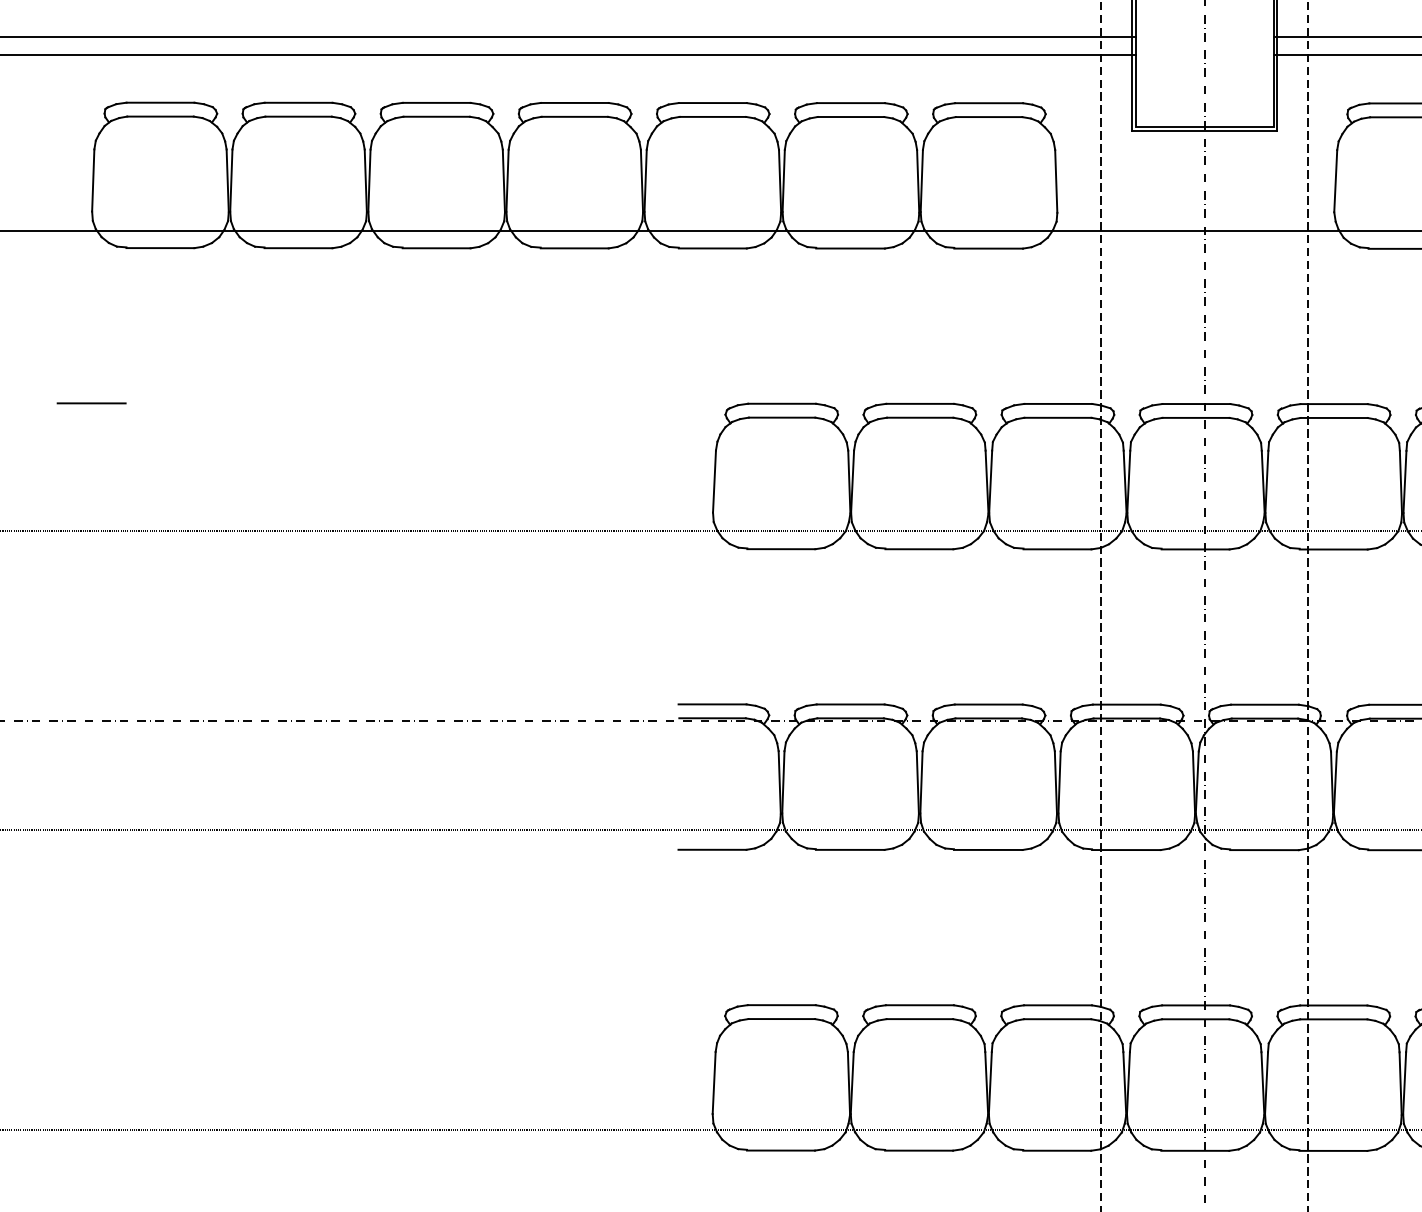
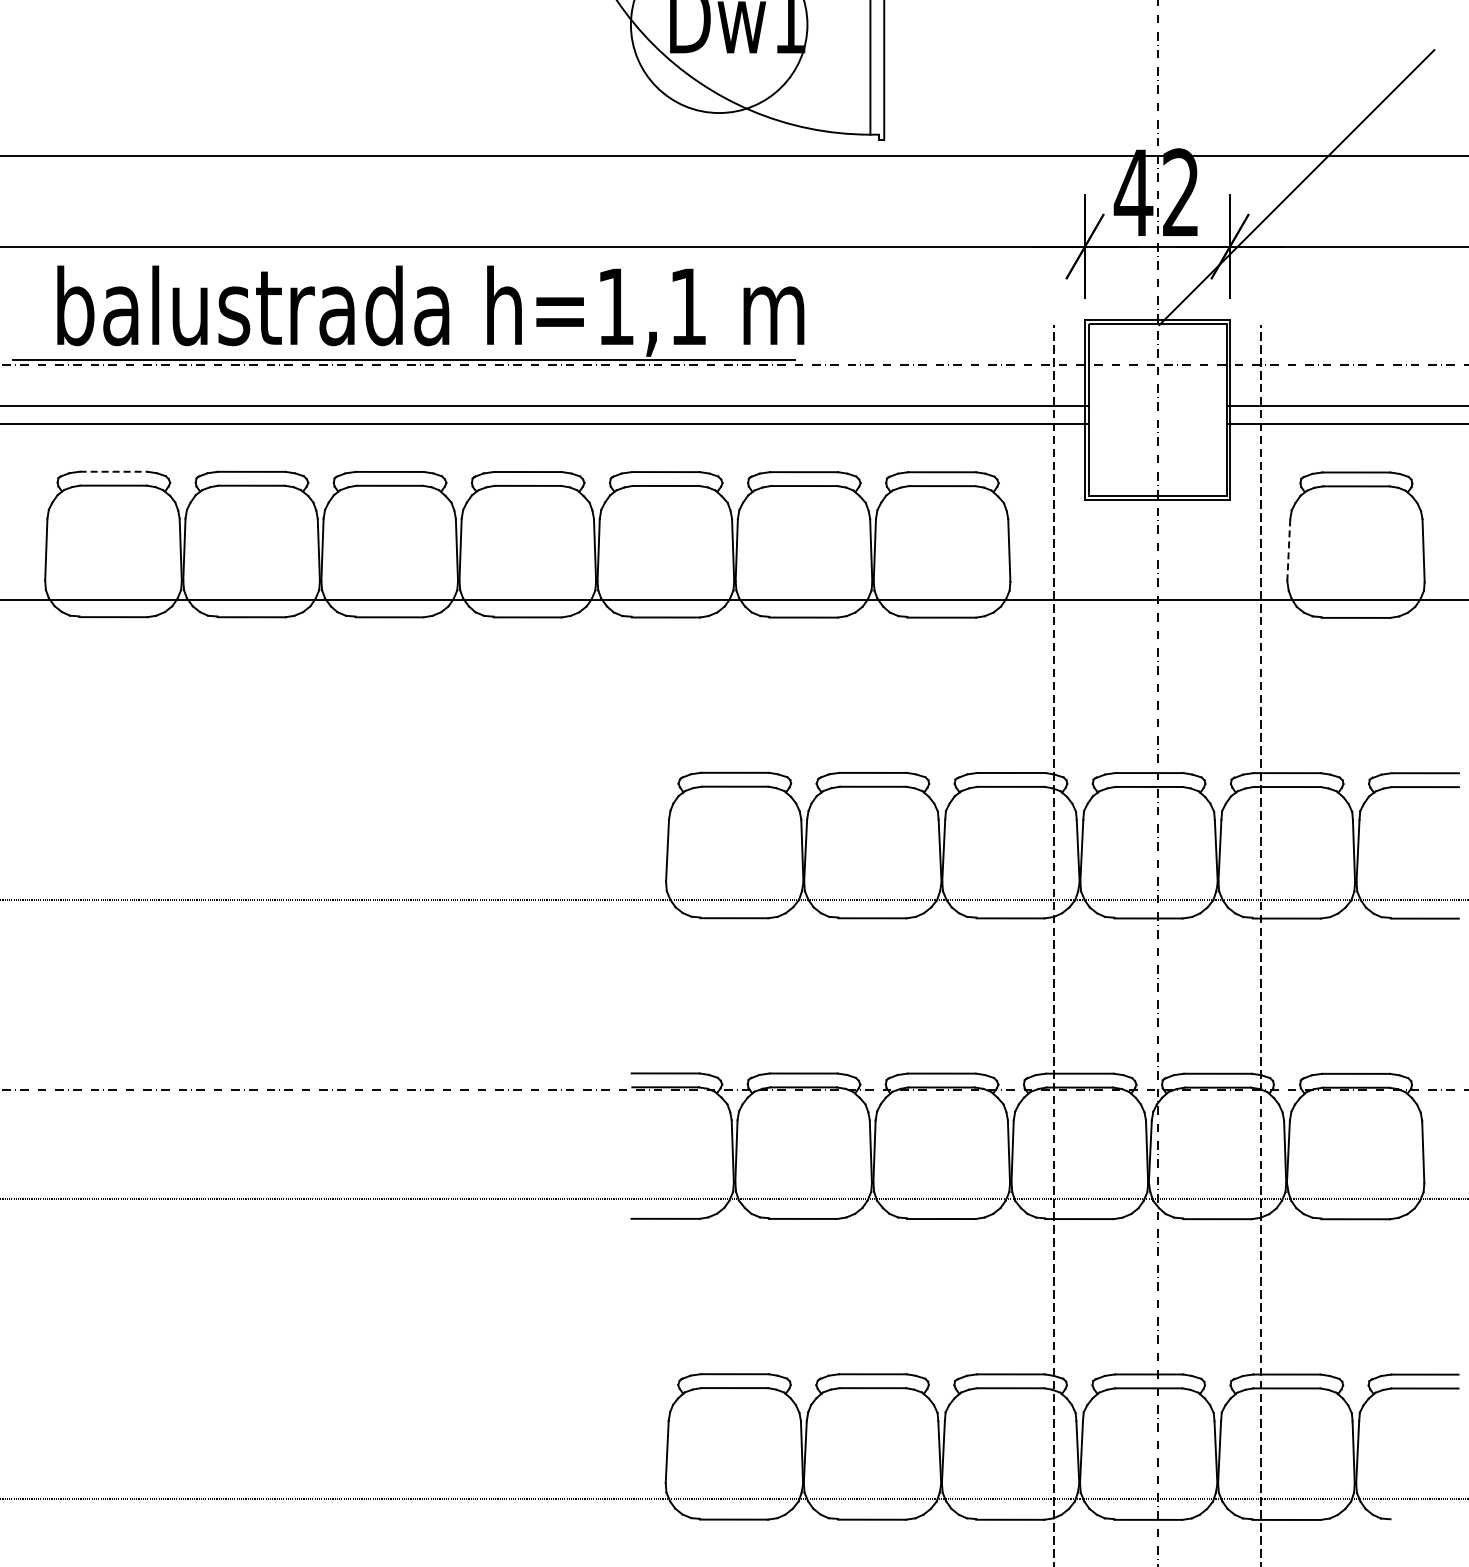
line: (160, 102) -> (113, 471), solid -> dashed
line: (1335, 180) -> (1288, 549), solid -> dashed
line: (91, 403) -> (44, 772), removed

